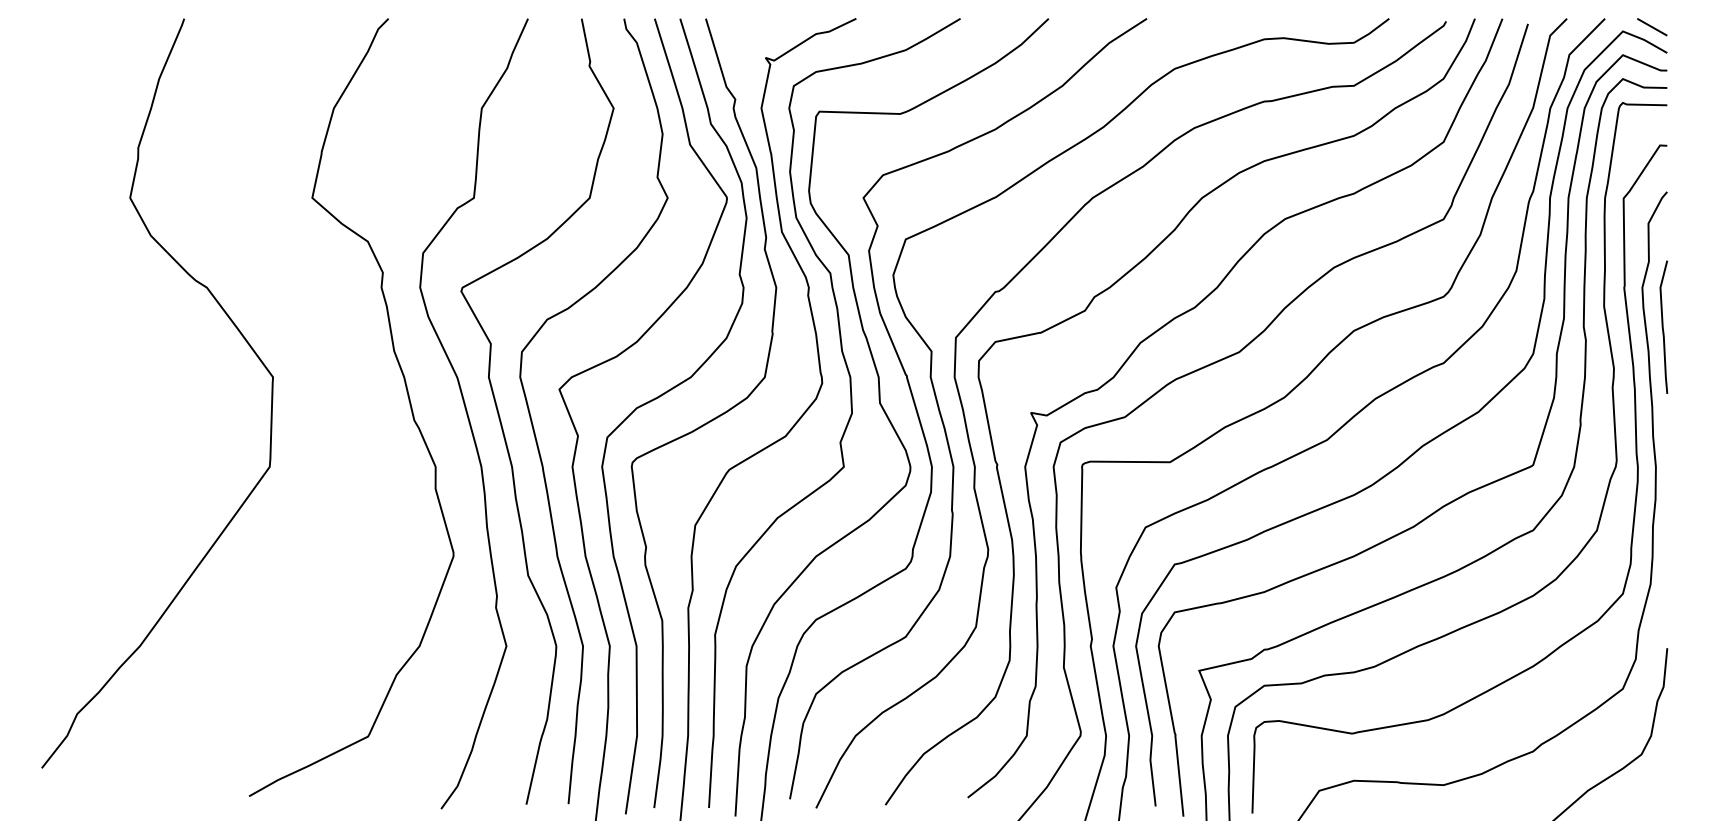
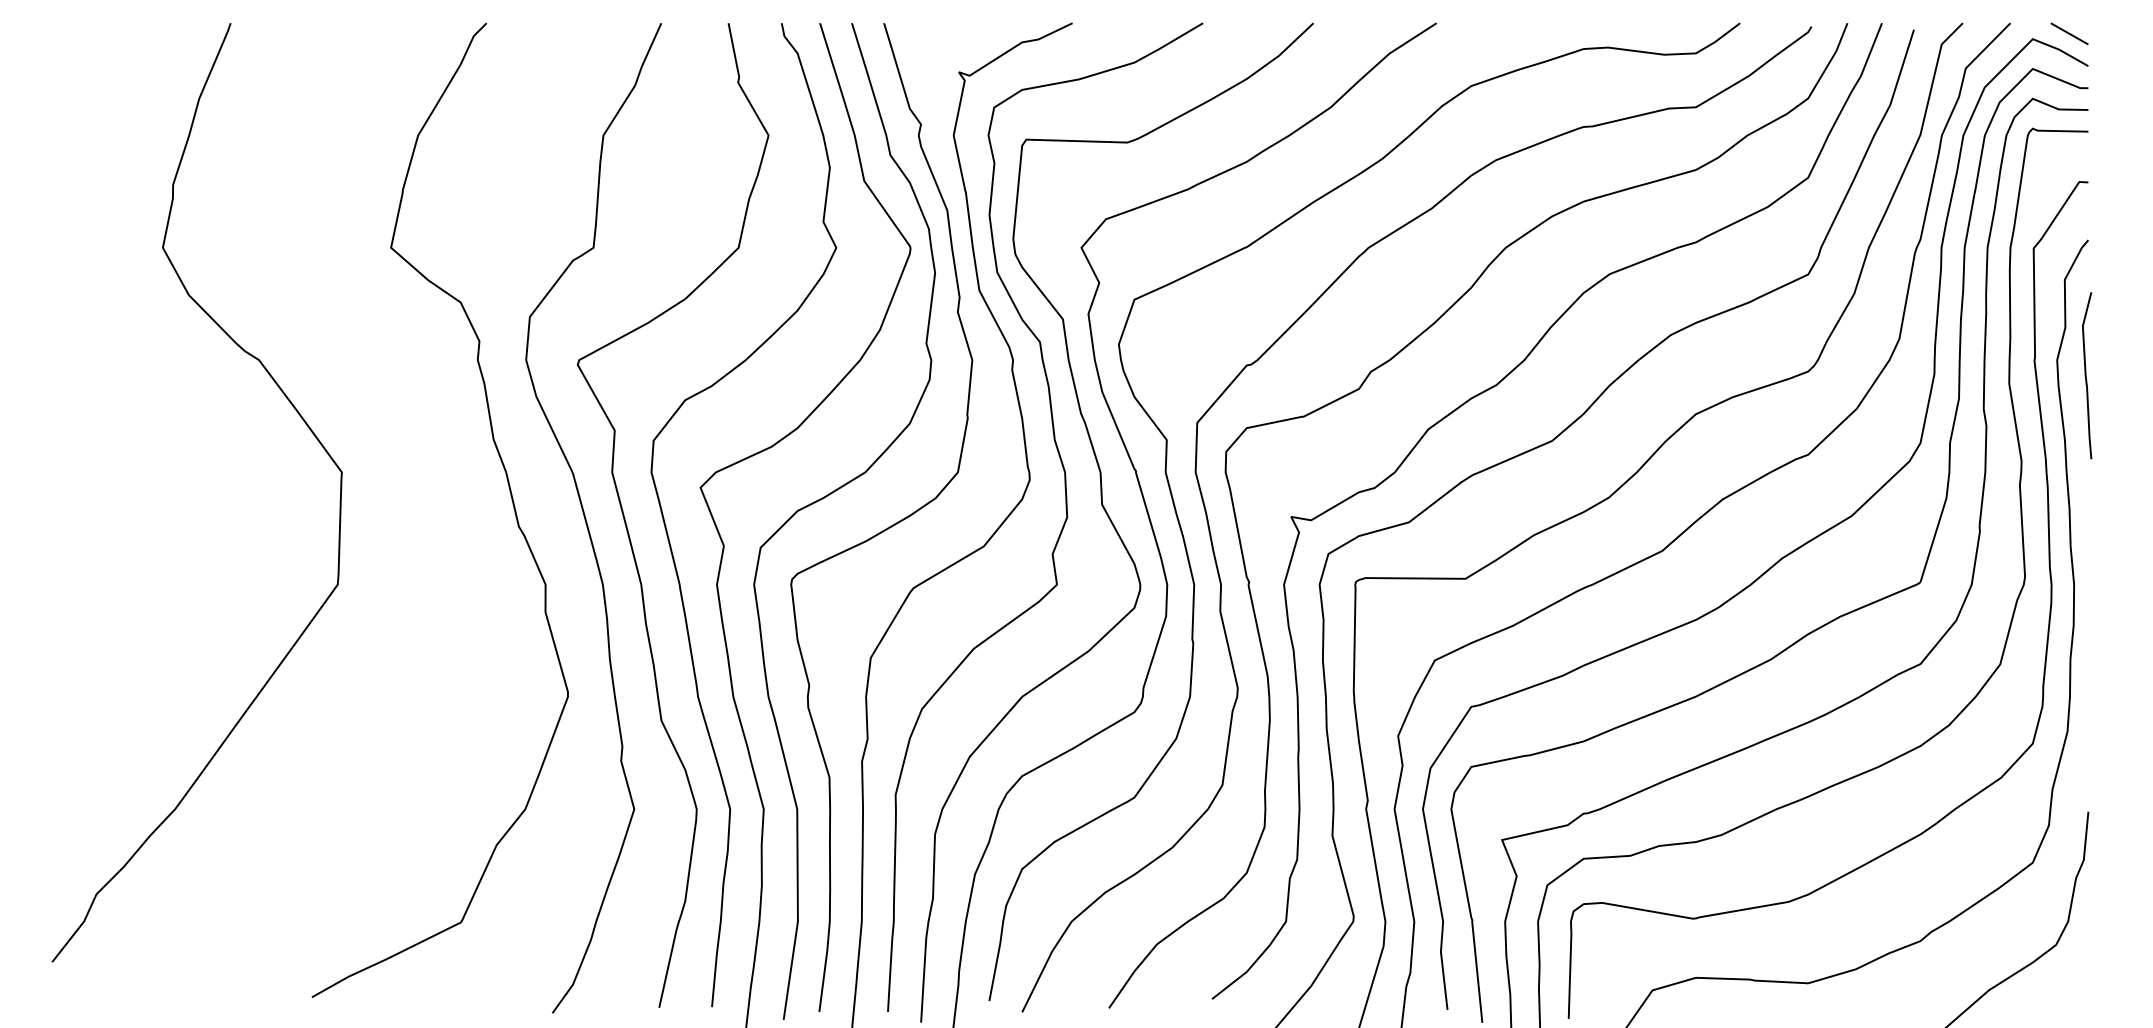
curve: (1663, 327) -> (2086, 375), moved

